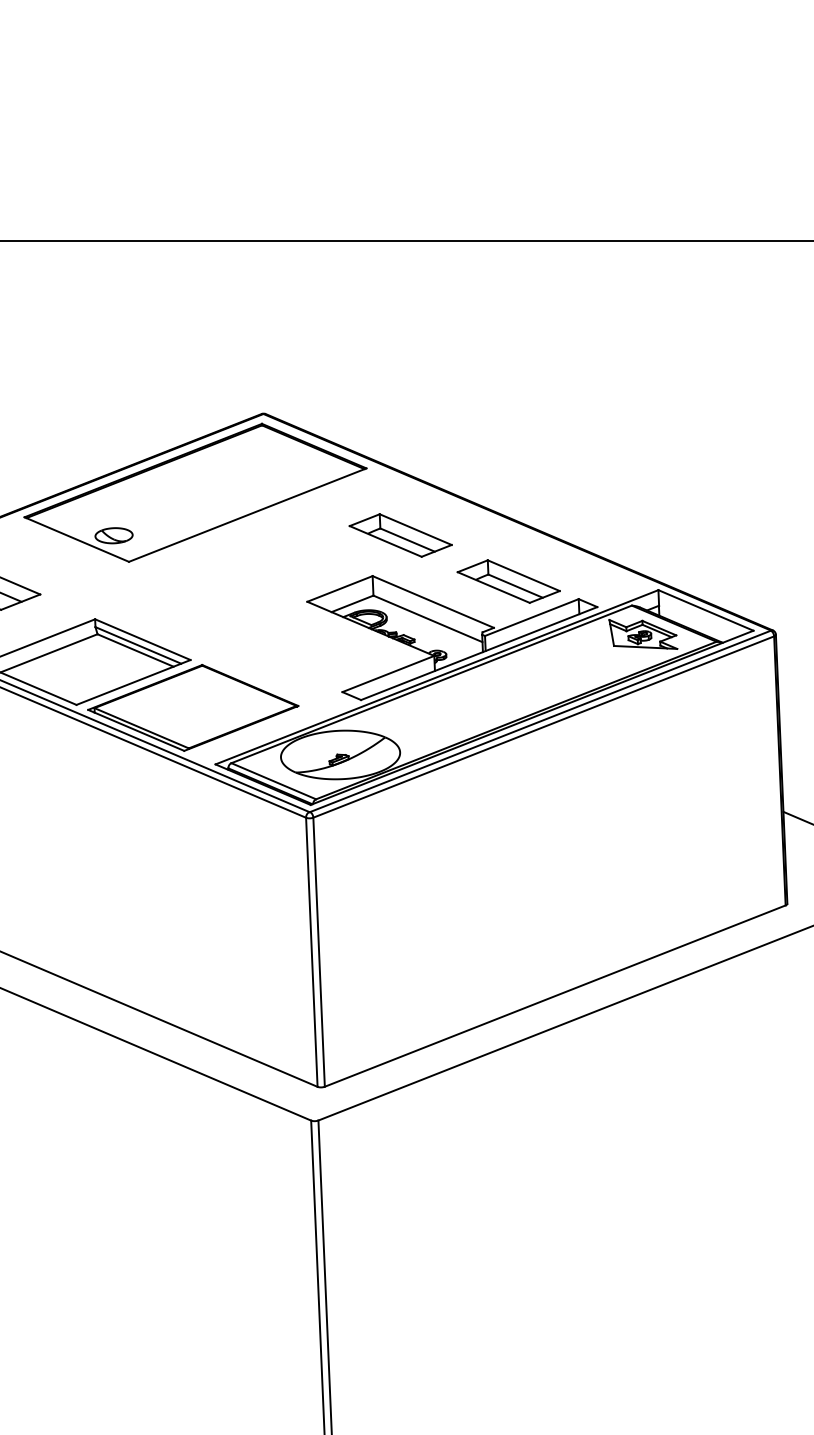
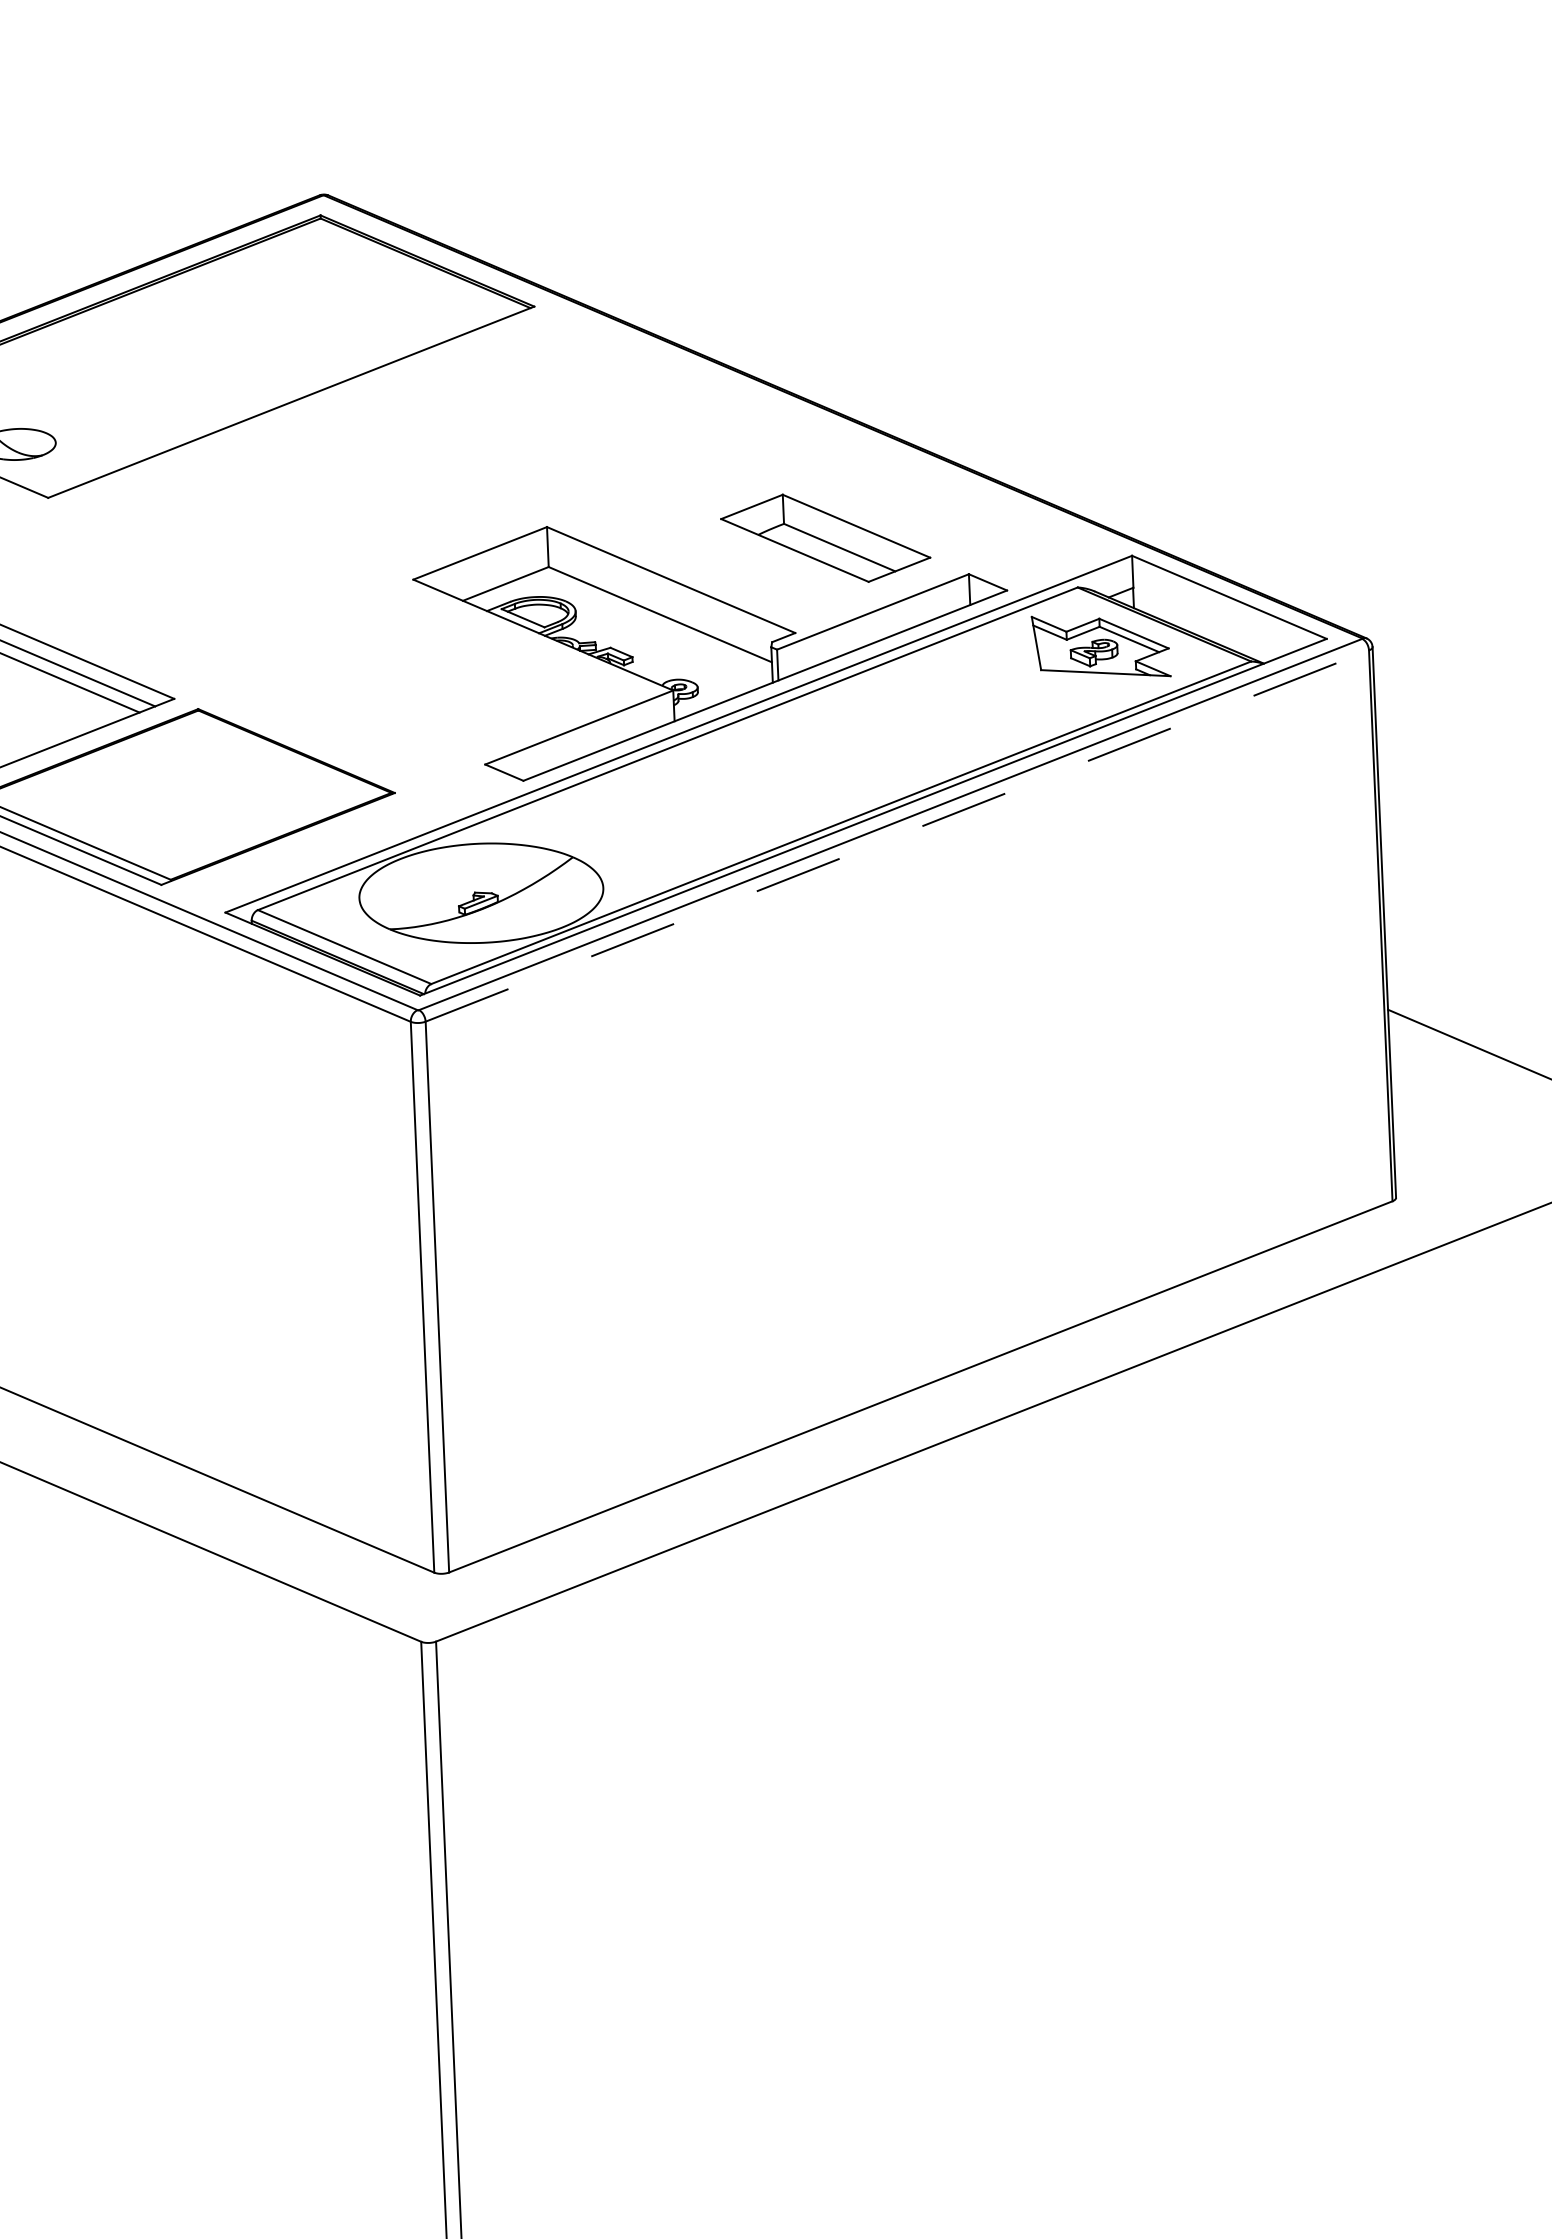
part: (400, 535) -> (604, 443), removed
line: (543, 727) -> (896, 837), solid -> dashed

